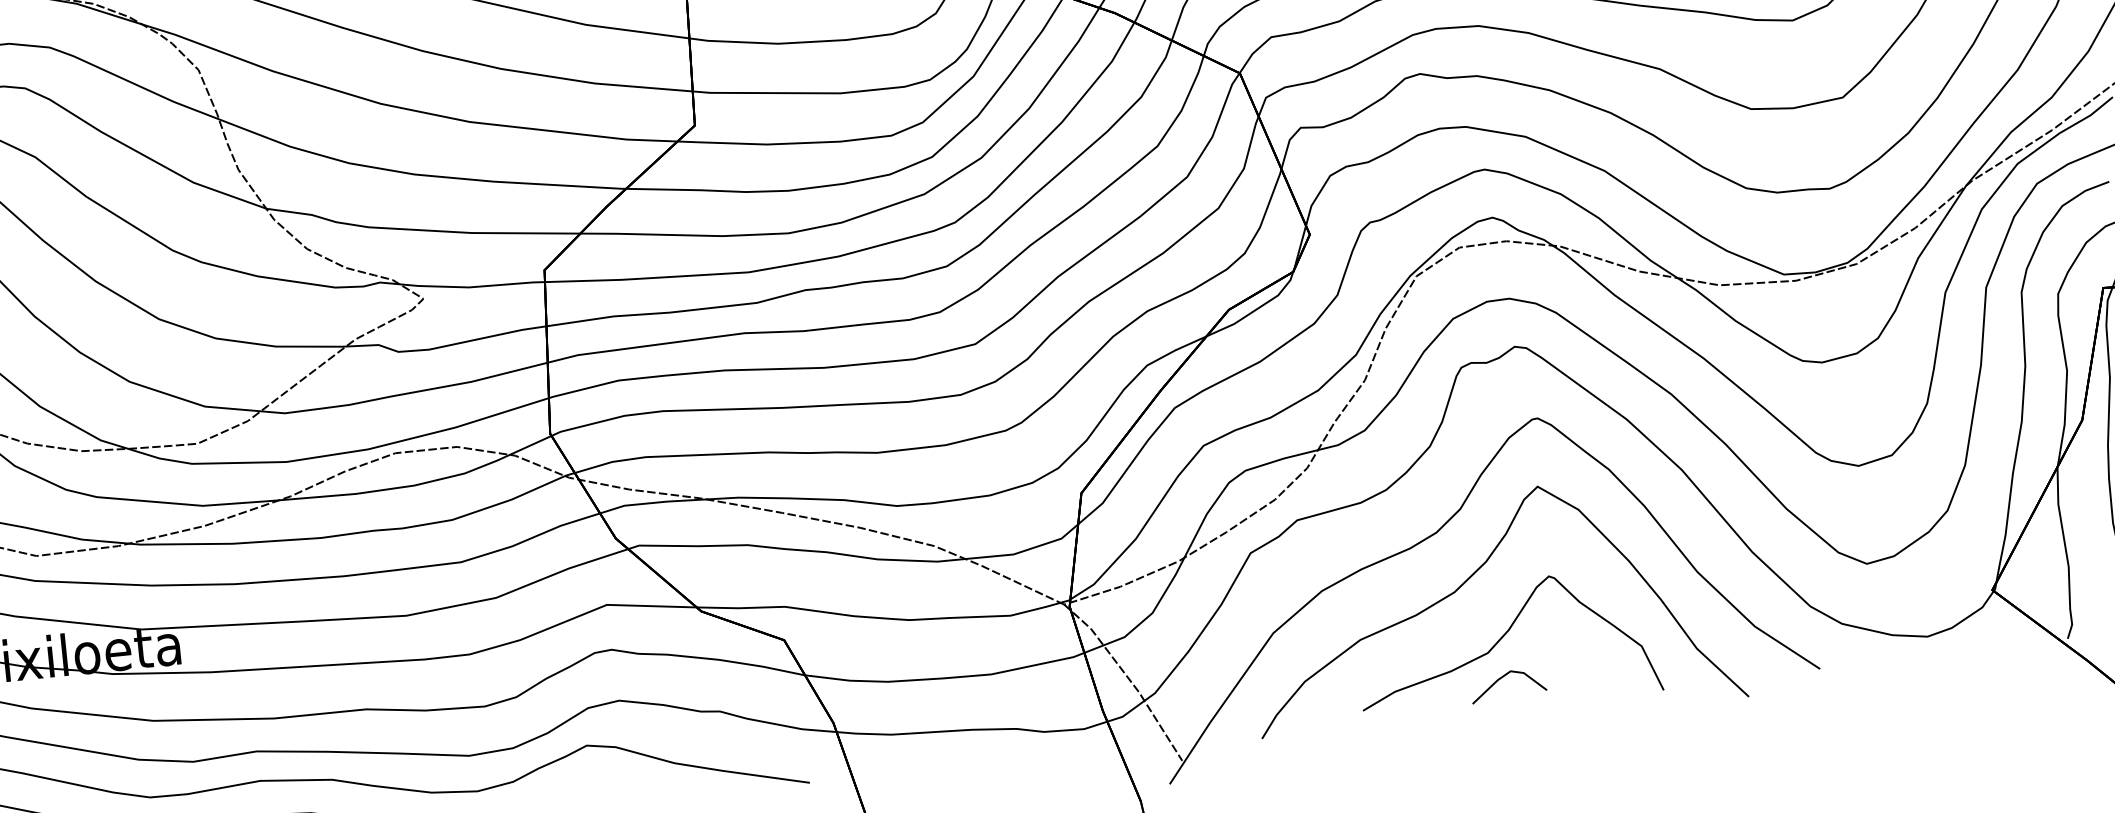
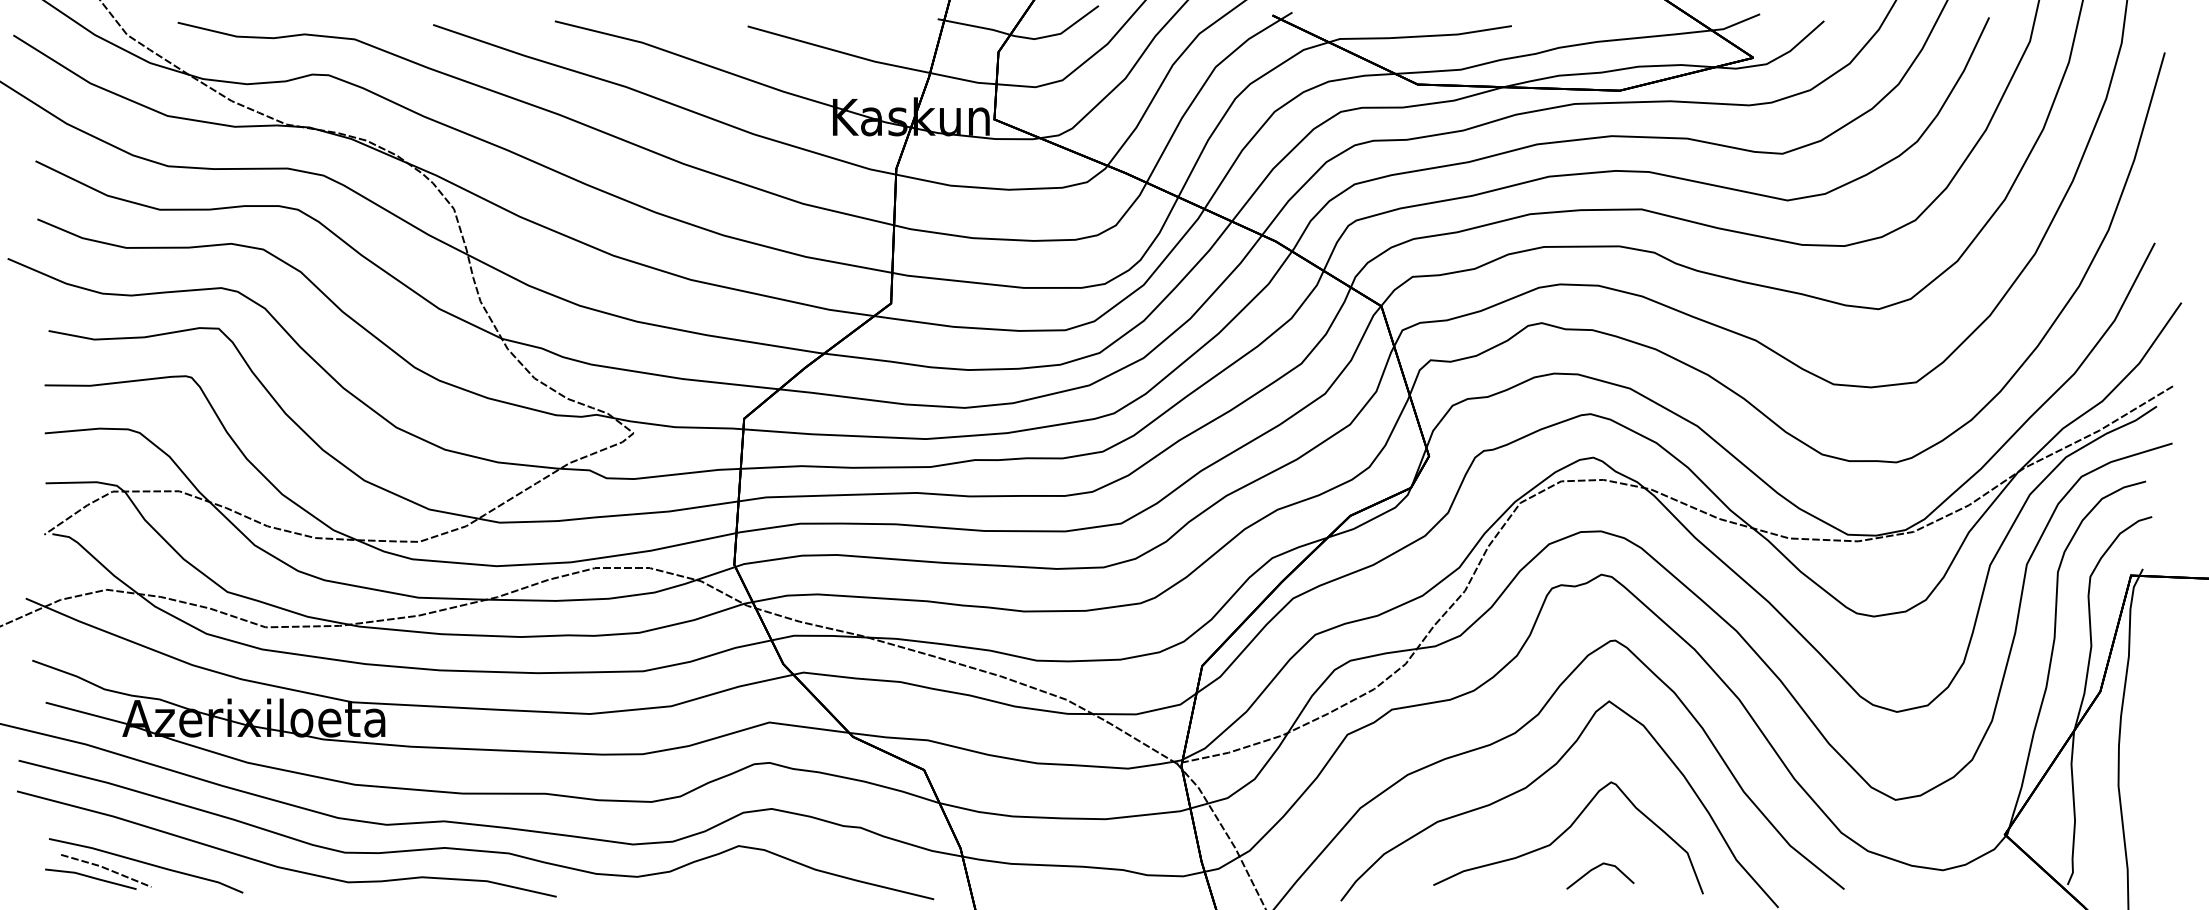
line: (1503, 677) -> (1596, 868), moved

